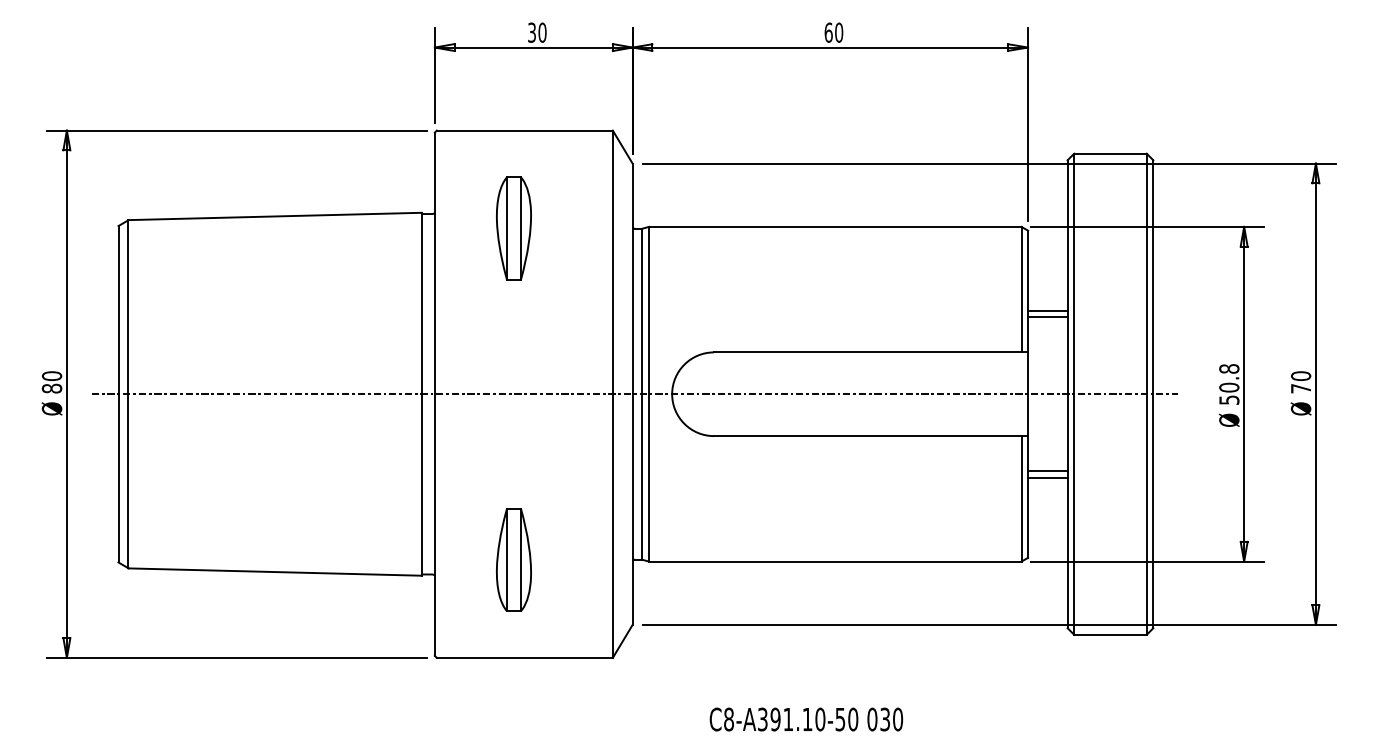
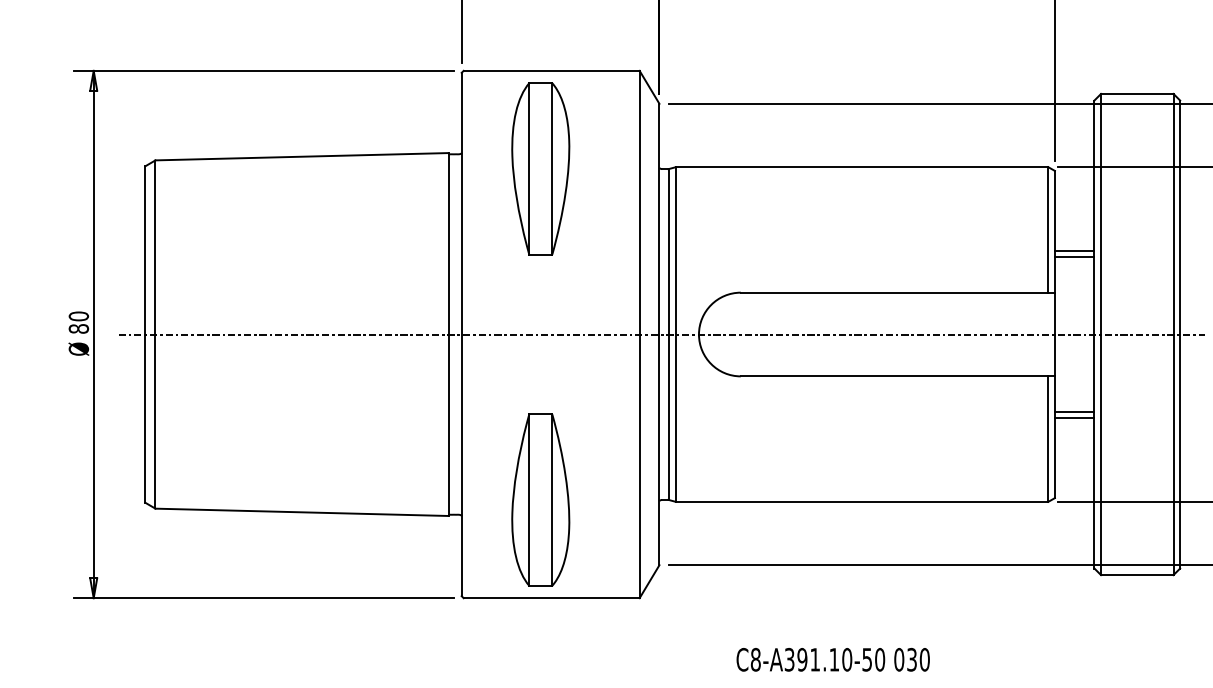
part: (513, 228) -> (540, 168), size x1.67
part: (513, 559) -> (540, 499), size x1.67

